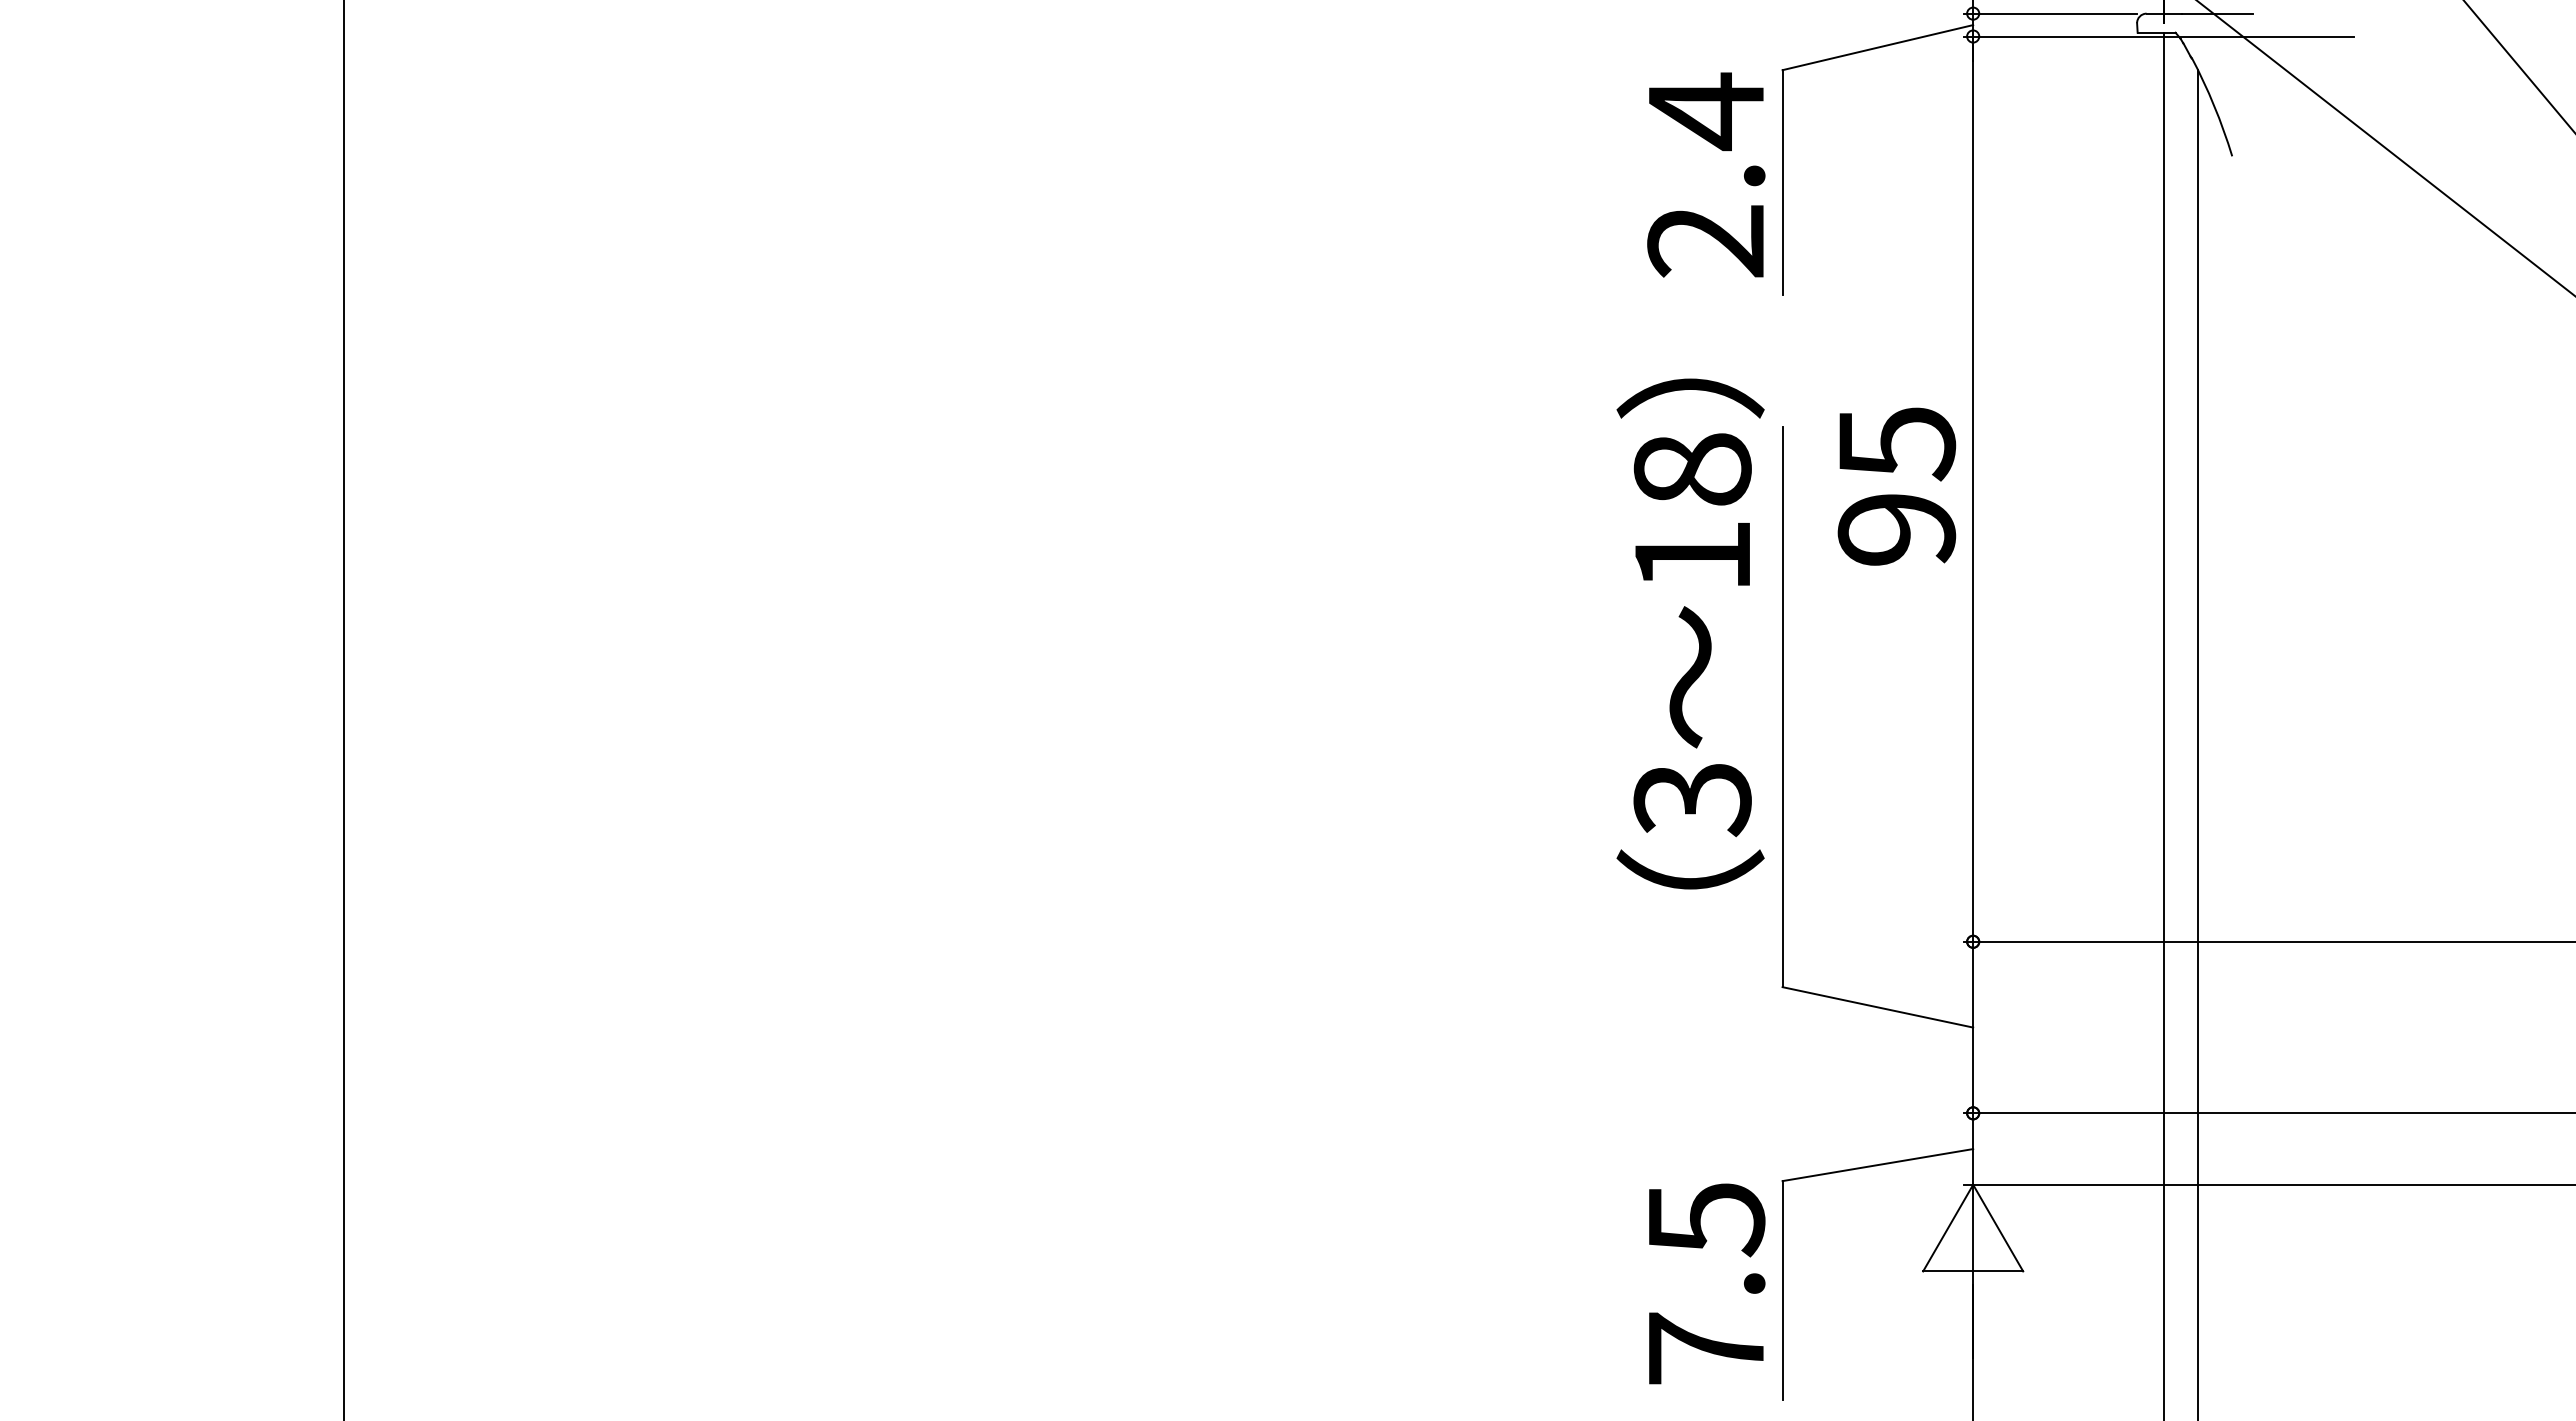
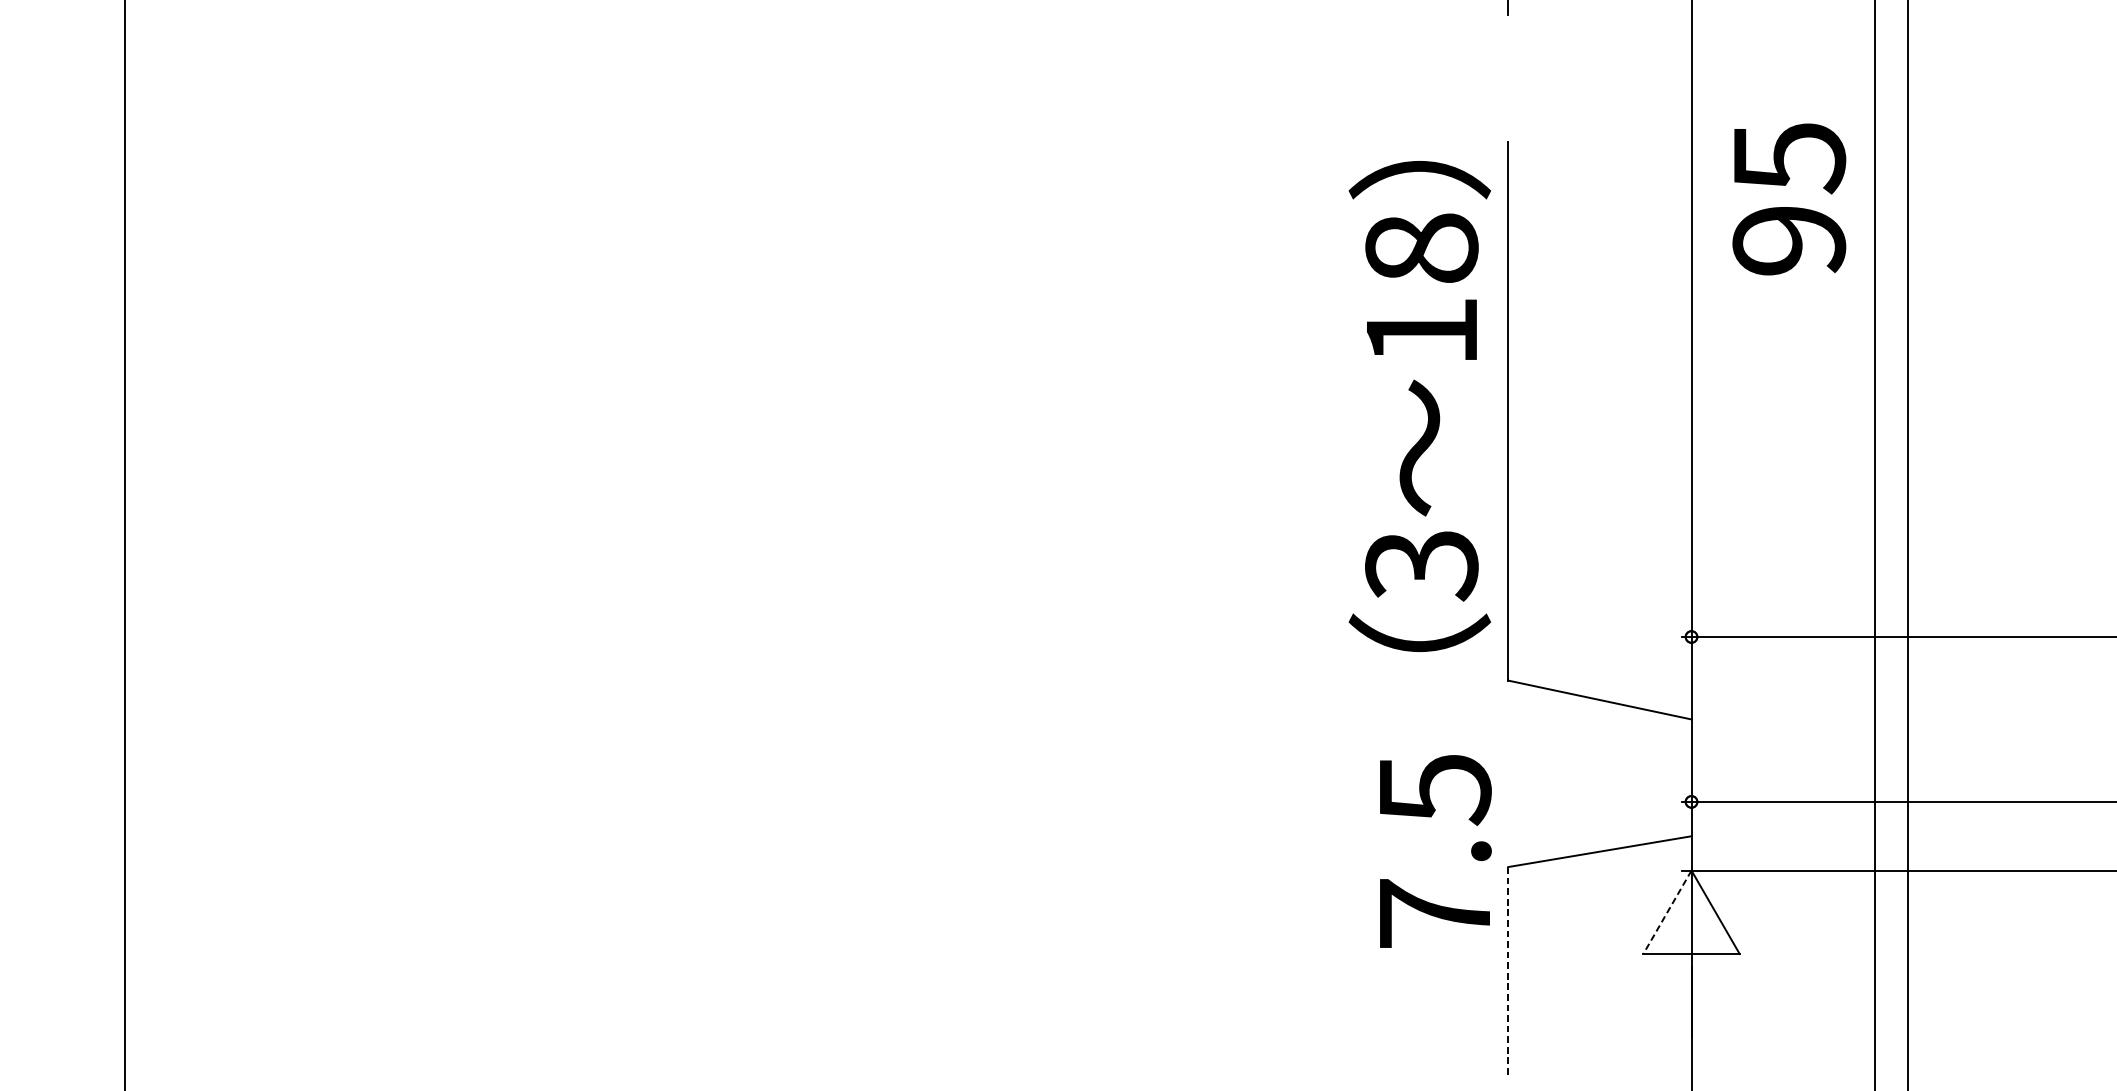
text: (1896, 486) -> (1788, 199), moved
text: (1690, 633) -> (1419, 405), moved
line: (1947, 1228) -> (1666, 912), solid -> dashed
text: (1707, 1283) -> (1436, 851), moved
line: (1782, 1290) -> (1508, 972), solid -> dashed

